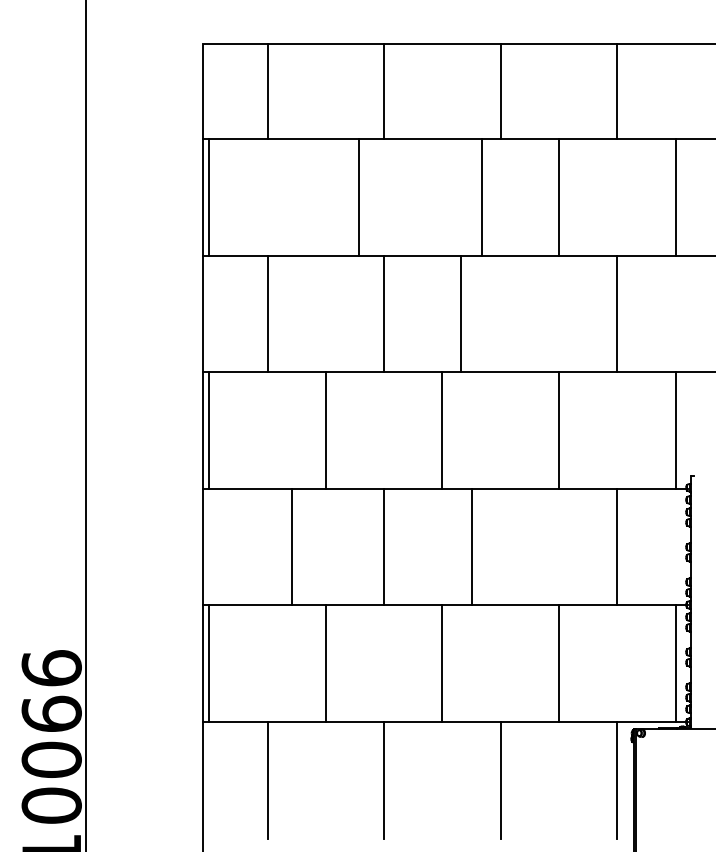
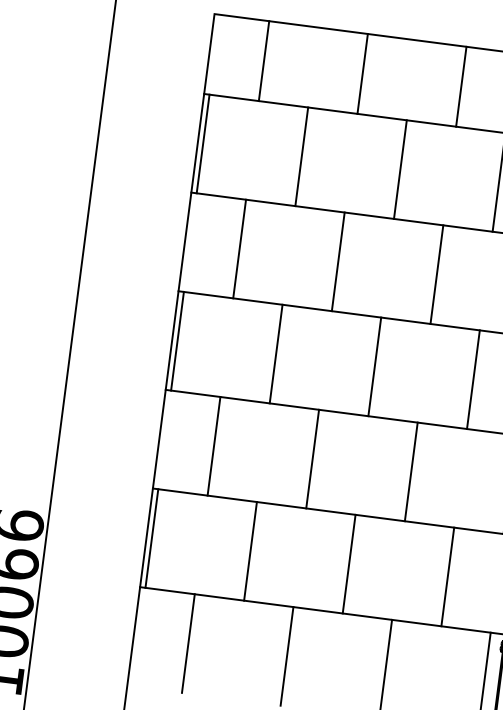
line: (358, 196) -> (301, 156), moved
line: (482, 196) -> (400, 168), moved
line: (460, 313) -> (436, 274), moved
line: (291, 546) -> (214, 445), moved
line: (471, 546) -> (411, 471), moved

